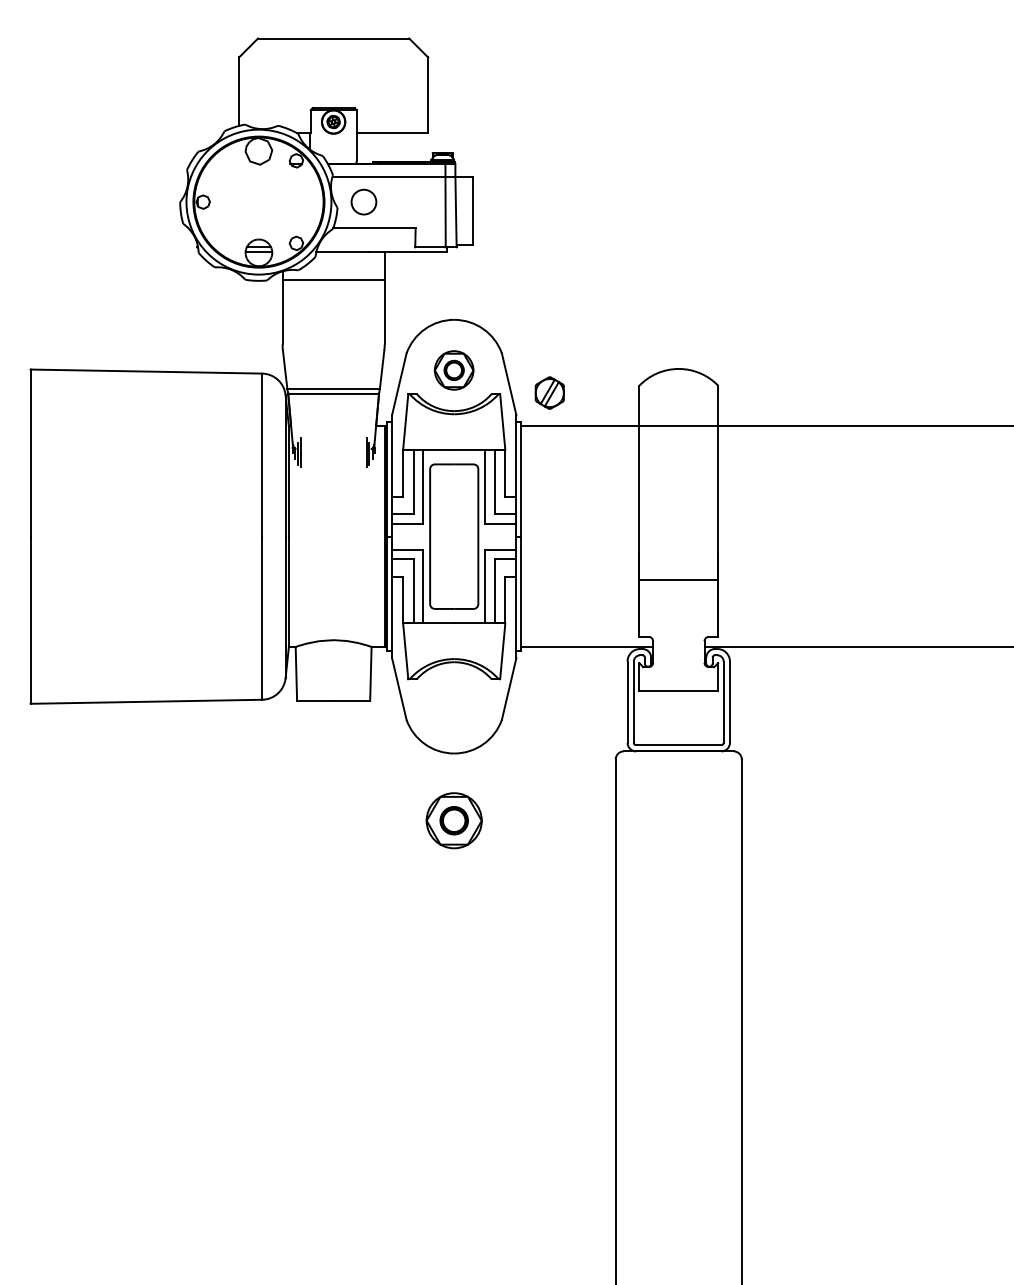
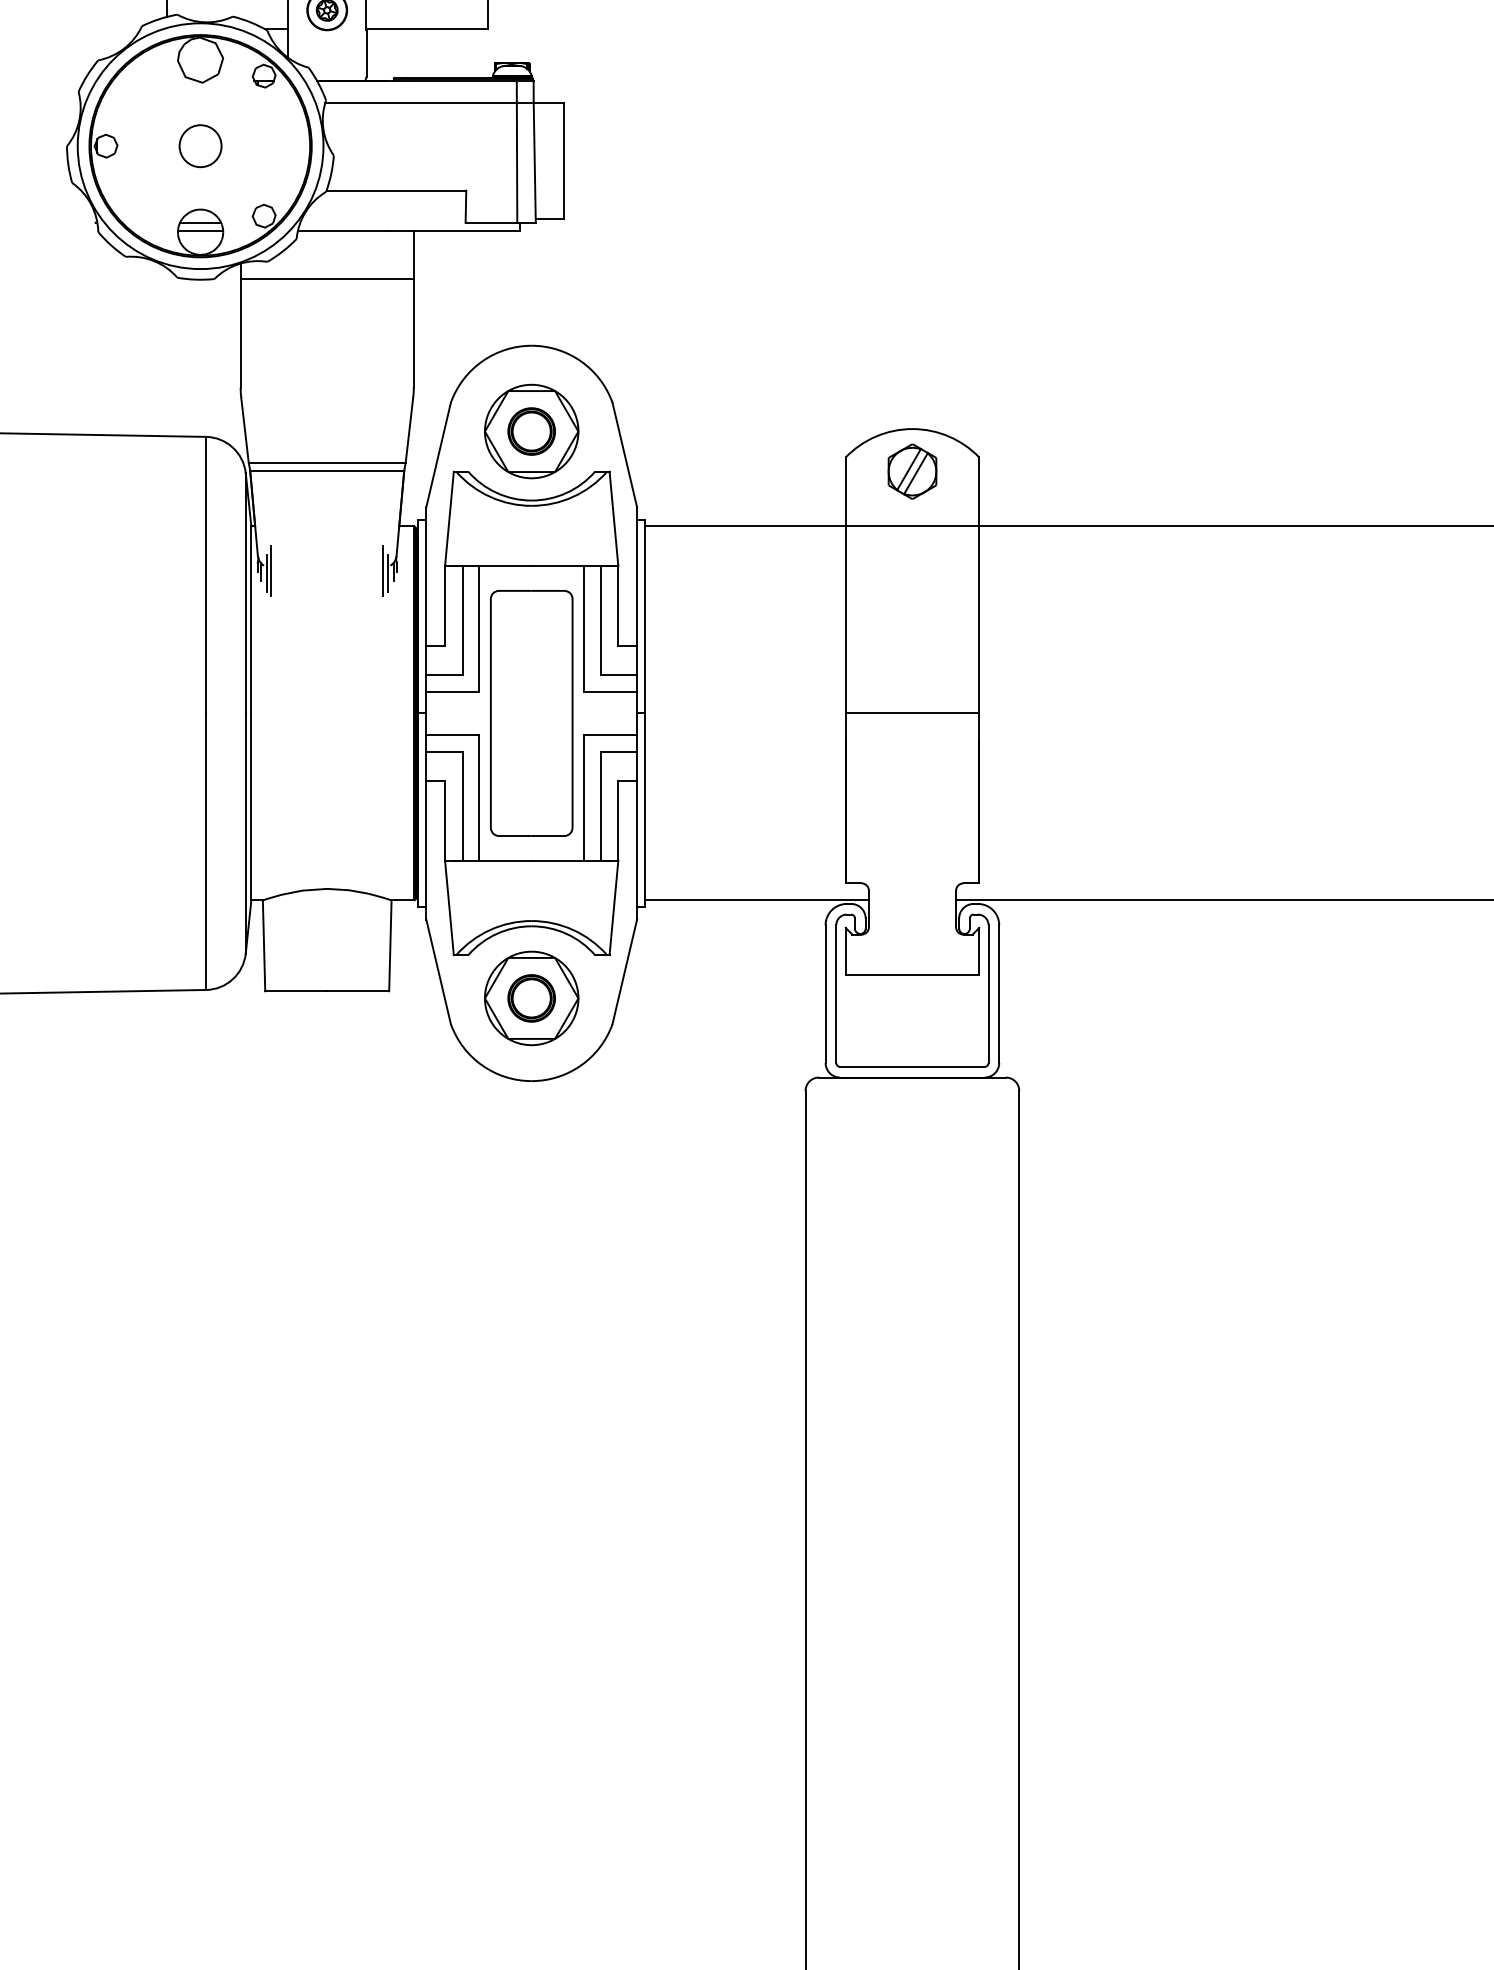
circle: (363, 201) -> (199, 145), moved
part: (453, 370) -> (530, 431), size x1.43
part: (549, 392) -> (911, 470), moved
line: (678, 579) -> (911, 713), moved
part: (453, 820) -> (530, 997), moved

